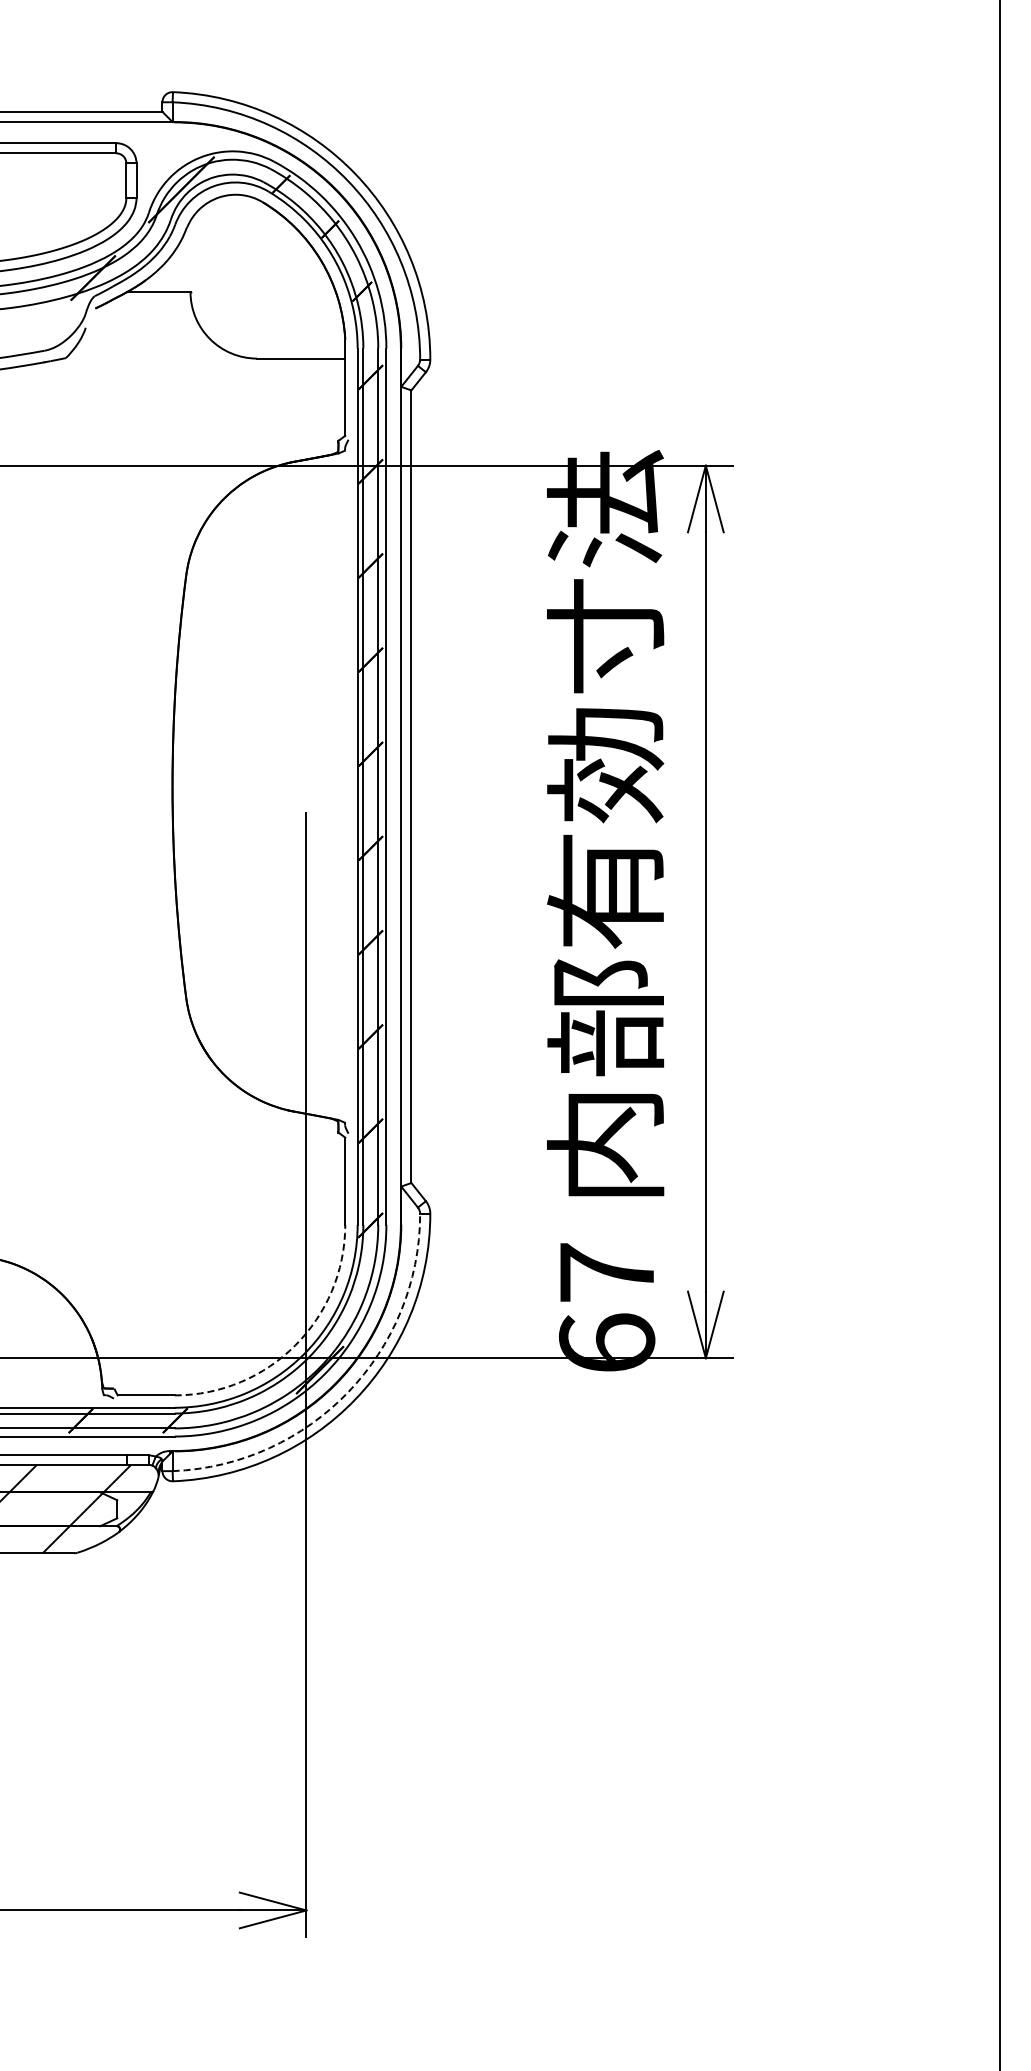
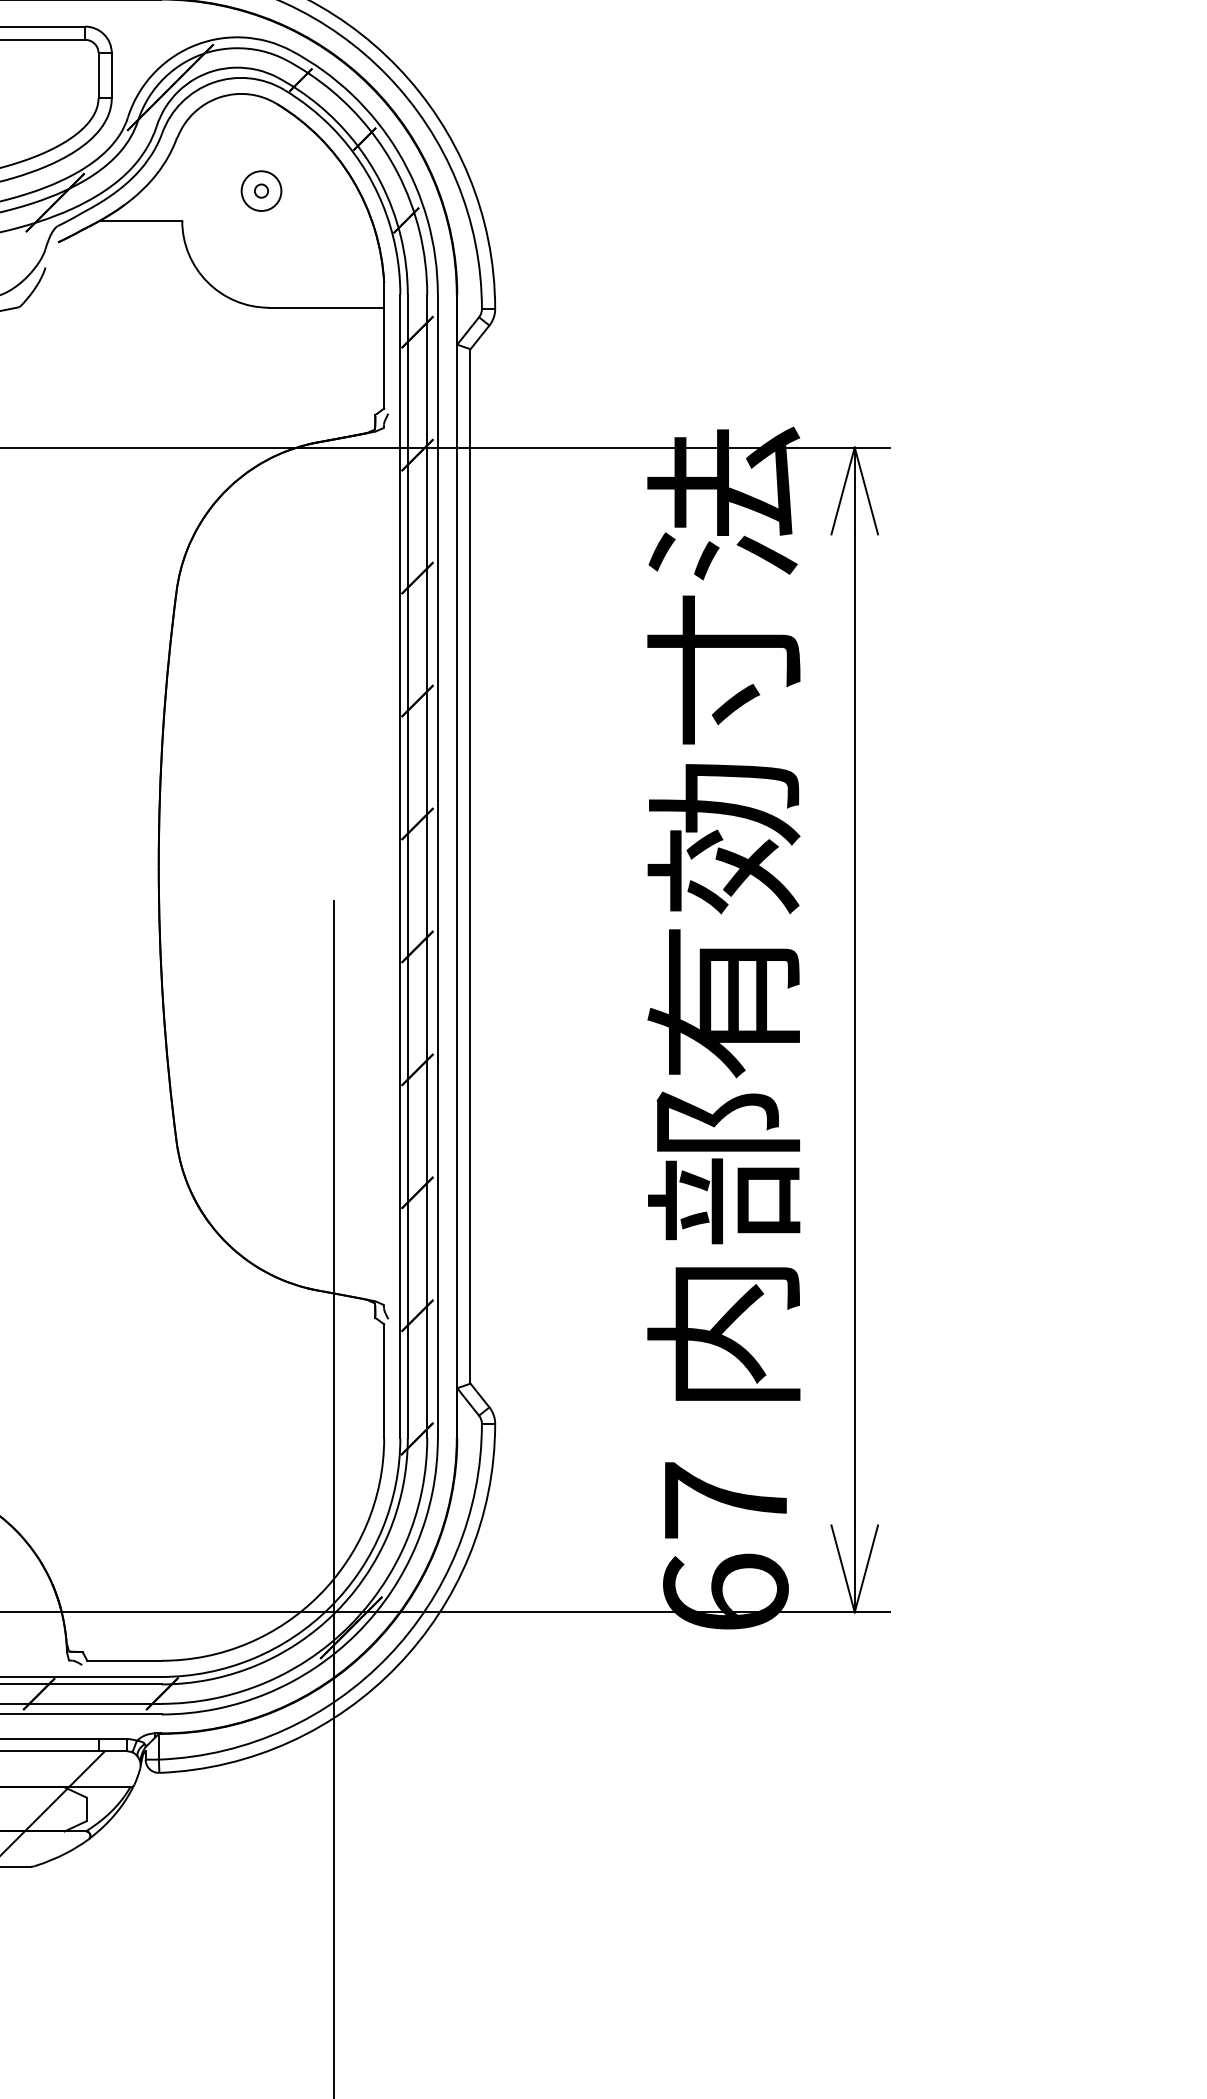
part: (251, 269) -> (261, 191), added
arc: (295, 1345) -> (319, 1595), dashed -> solid
arc: (348, 1392) -> (388, 1657), dashed -> solid

